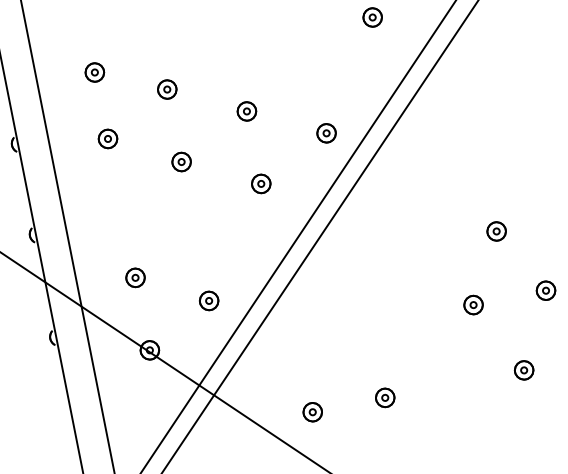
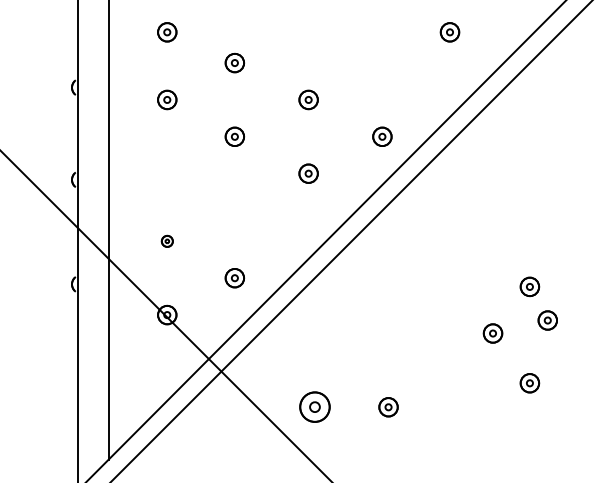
part: (496, 231) -> (529, 286), moved
part: (135, 277) -> (167, 241), size x0.6
part: (545, 290) -> (547, 320), moved
part: (523, 370) -> (529, 383), moved
part: (312, 412) -> (314, 407), size x1.6

